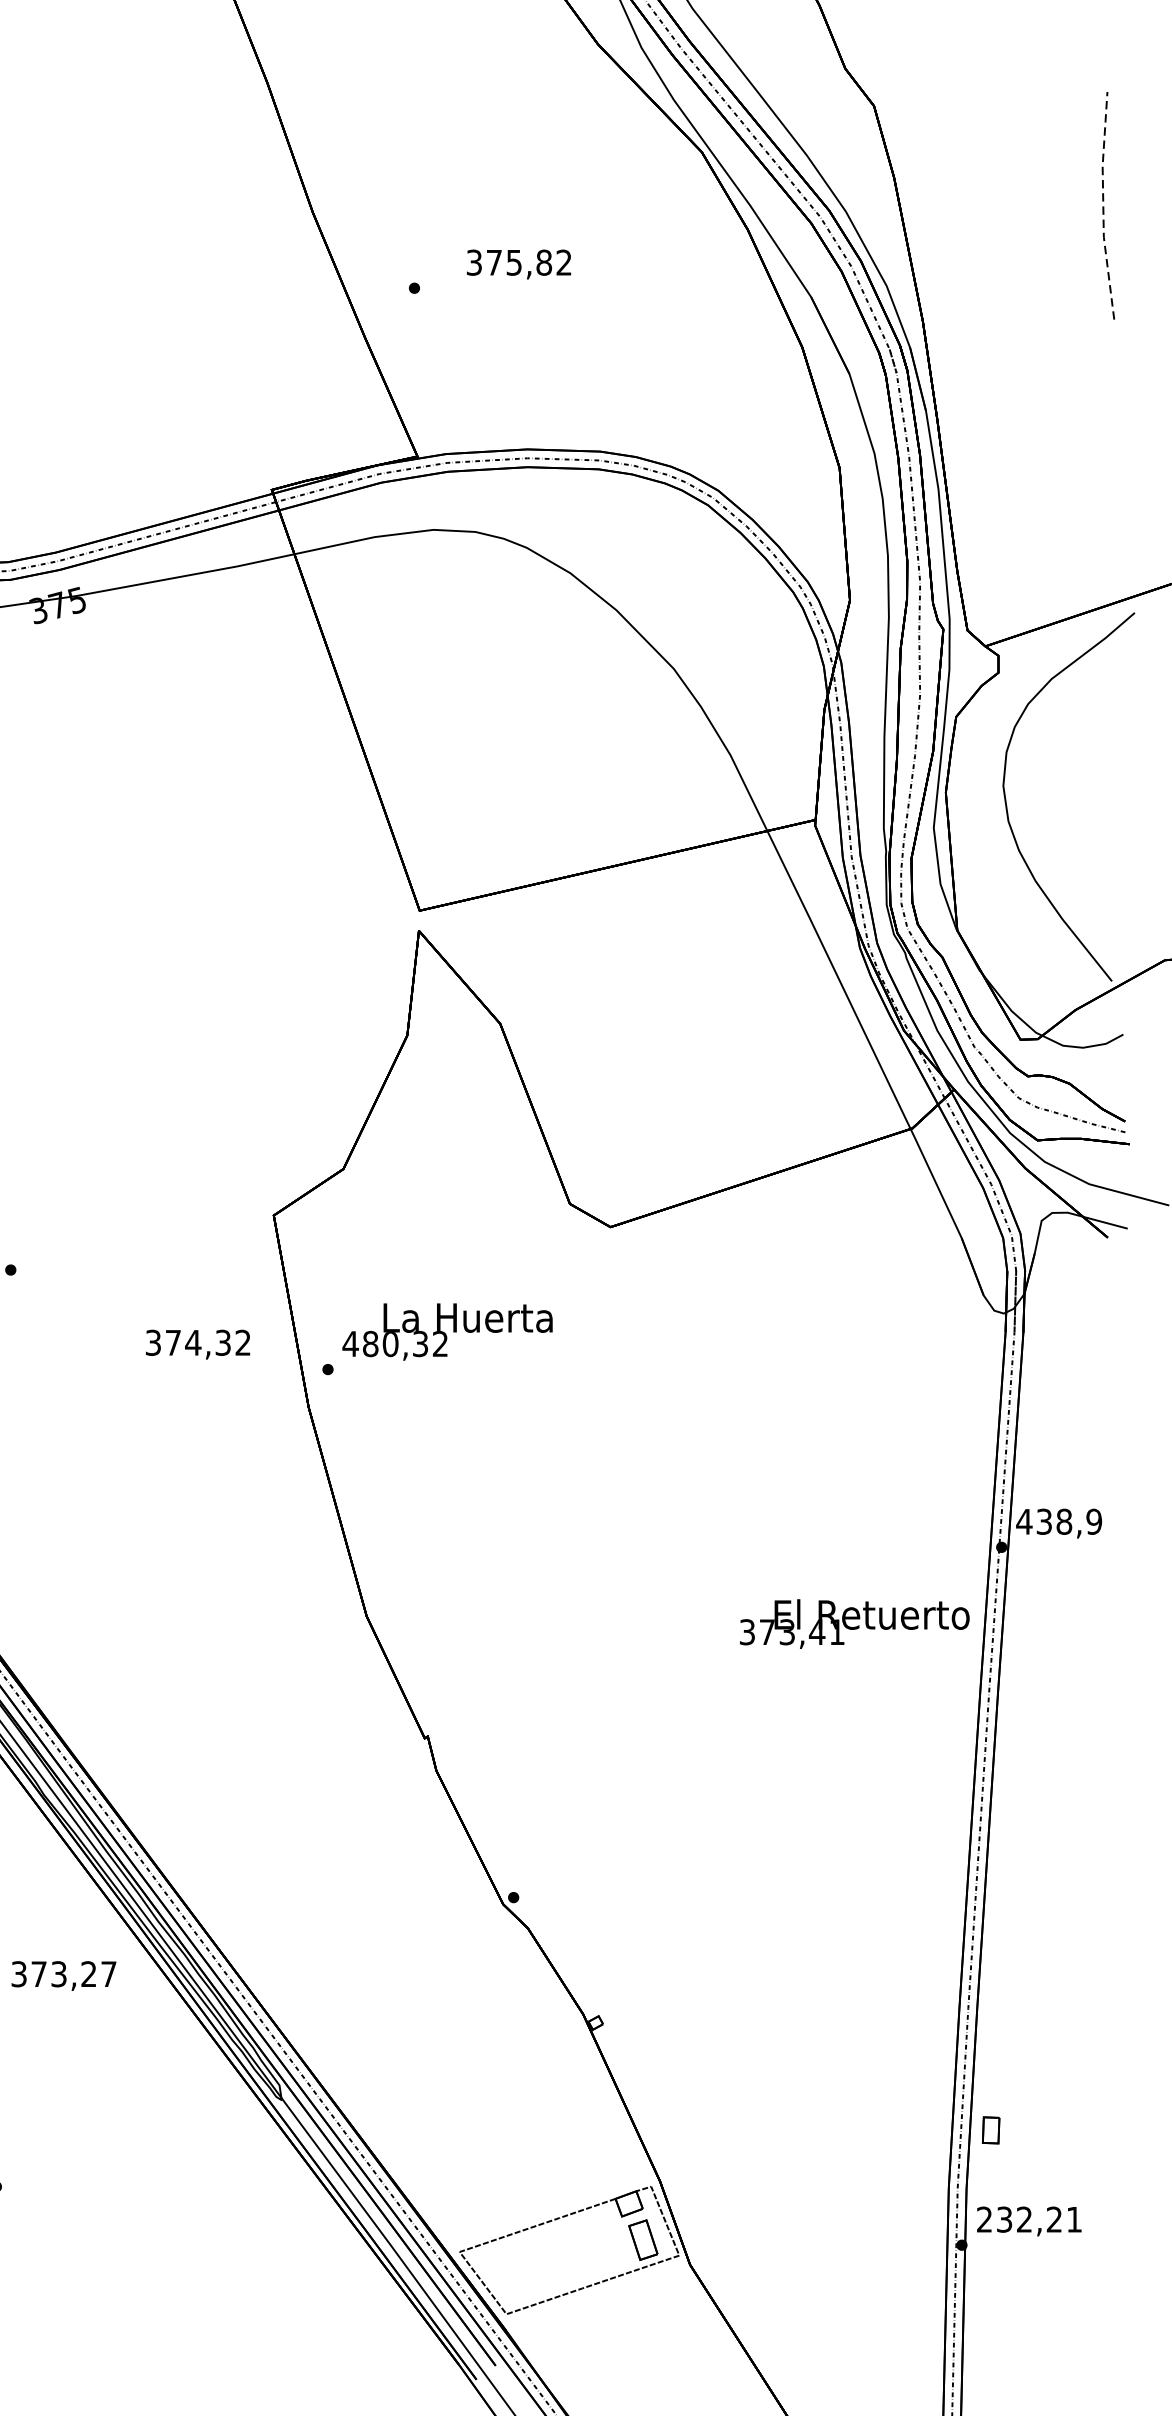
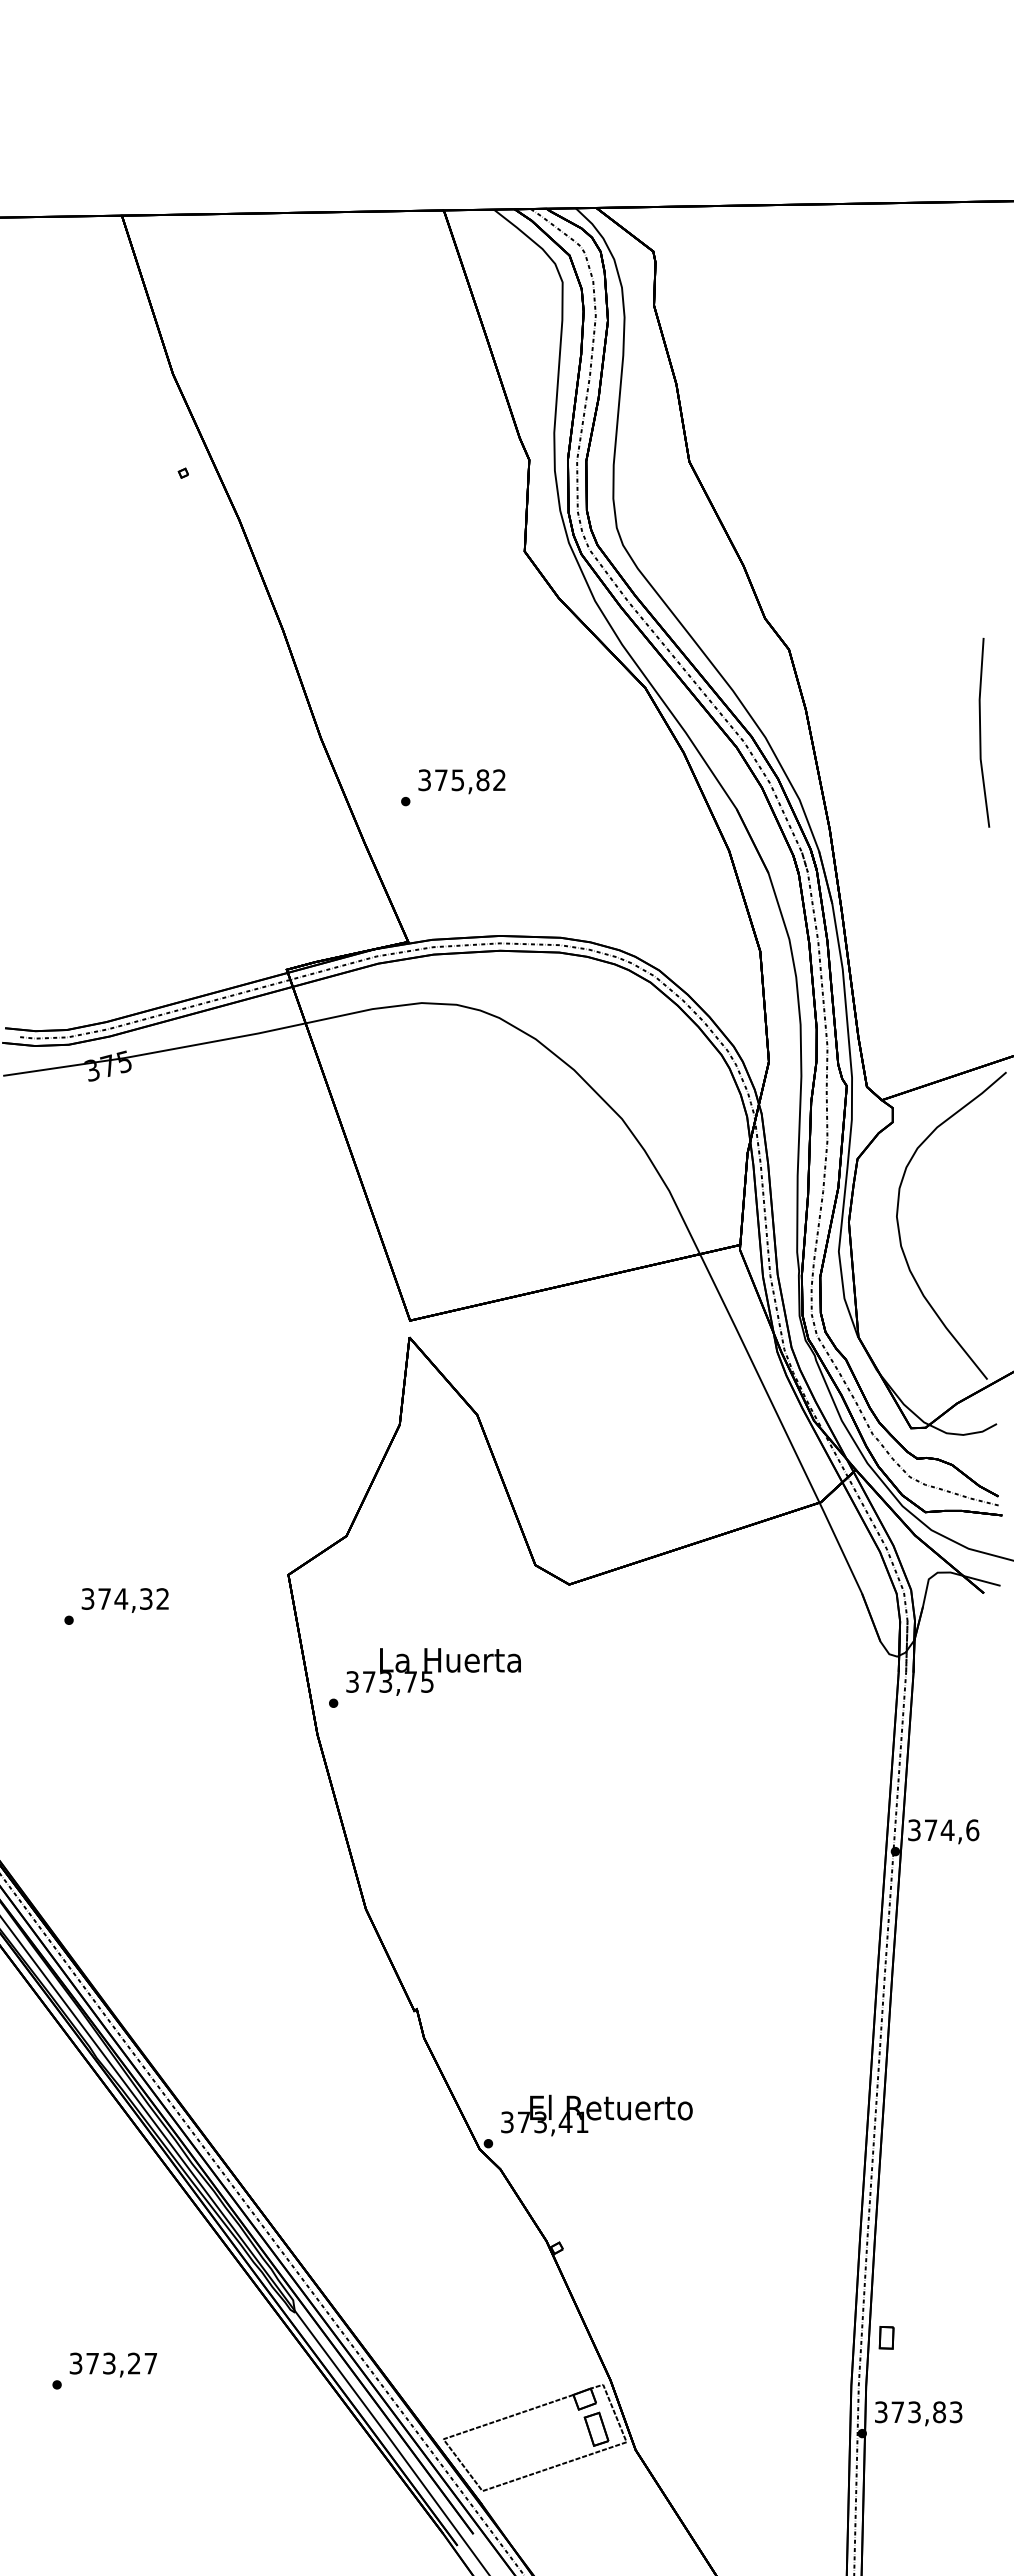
line: (1103, 205) -> (980, 732), dashed -> solid
text: (518, 264) -> (461, 781), moved
text: (394, 1343) -> (389, 1681), 480,32 -> 373,75
text: (197, 1344) -> (124, 1600), moved
text: (1059, 1522) -> (943, 1830), 438,9 -> 374,6
text: (854, 1623) -> (596, 2115), moved
text: (62, 1975) -> (112, 2364), moved
text: (1029, 2219) -> (918, 2412), 232,21 -> 373,83

